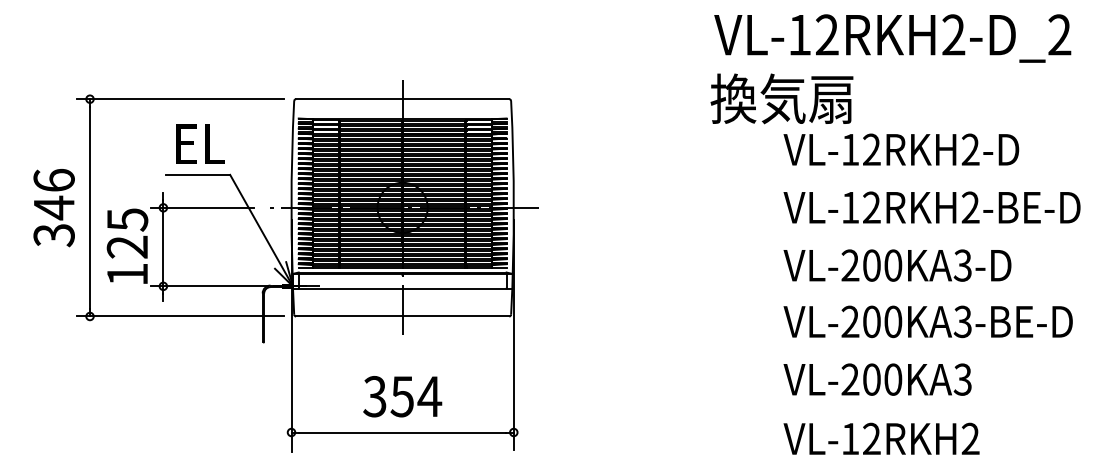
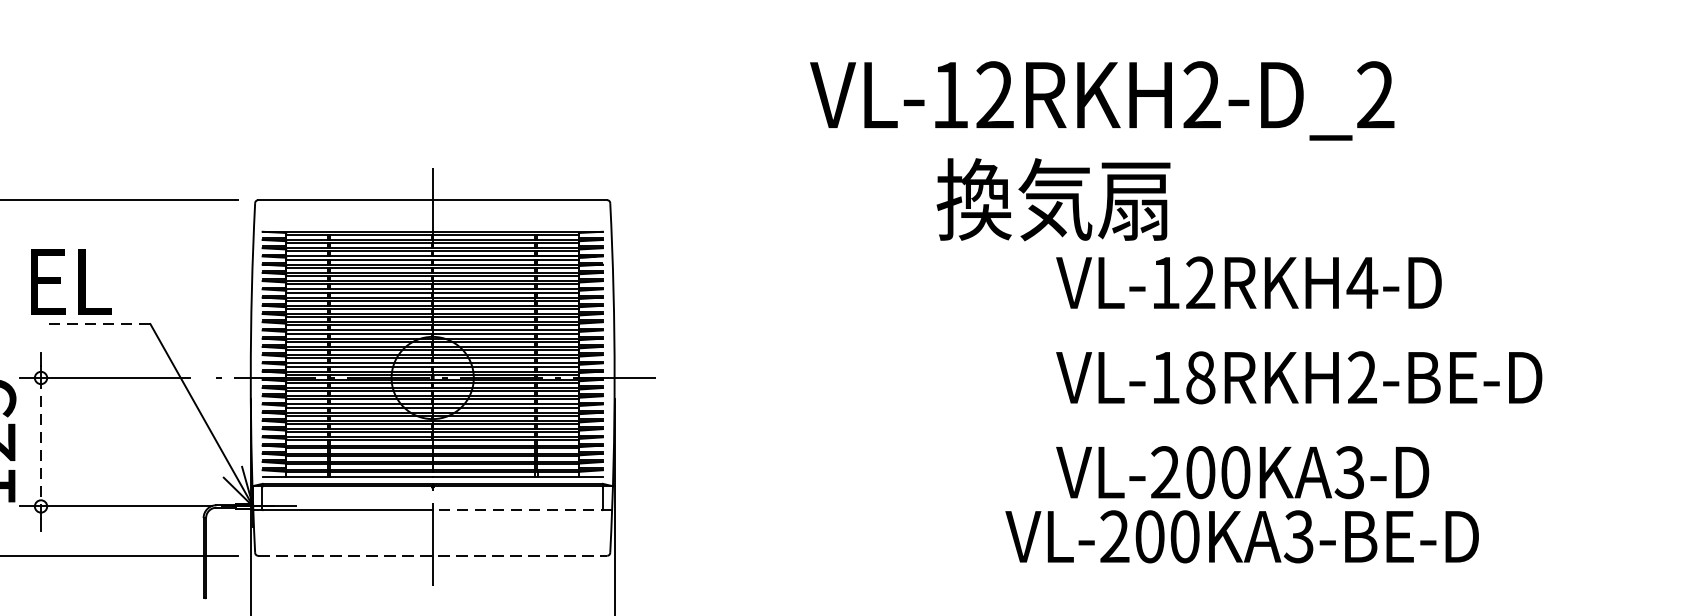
text: (892, 38) -> (1101, 100), moved
text: (200, 143) -> (70, 280), moved
text: (970, 149) -> (1362, 282), VL-12RKH2-D -> VL-12RKH4-D
line: (197, 174) -> (96, 323), solid -> dashed
text: (871, 207) -> (1200, 377), VL-12RKH2-BE-D -> VL-18RKH2-BE-D
line: (163, 247) -> (41, 442), solid -> dashed
line: (457, 288) -> (522, 509), solid -> dashed
line: (402, 316) -> (432, 555), solid -> dashed
text: (927, 321) -> (1241, 536), moved

